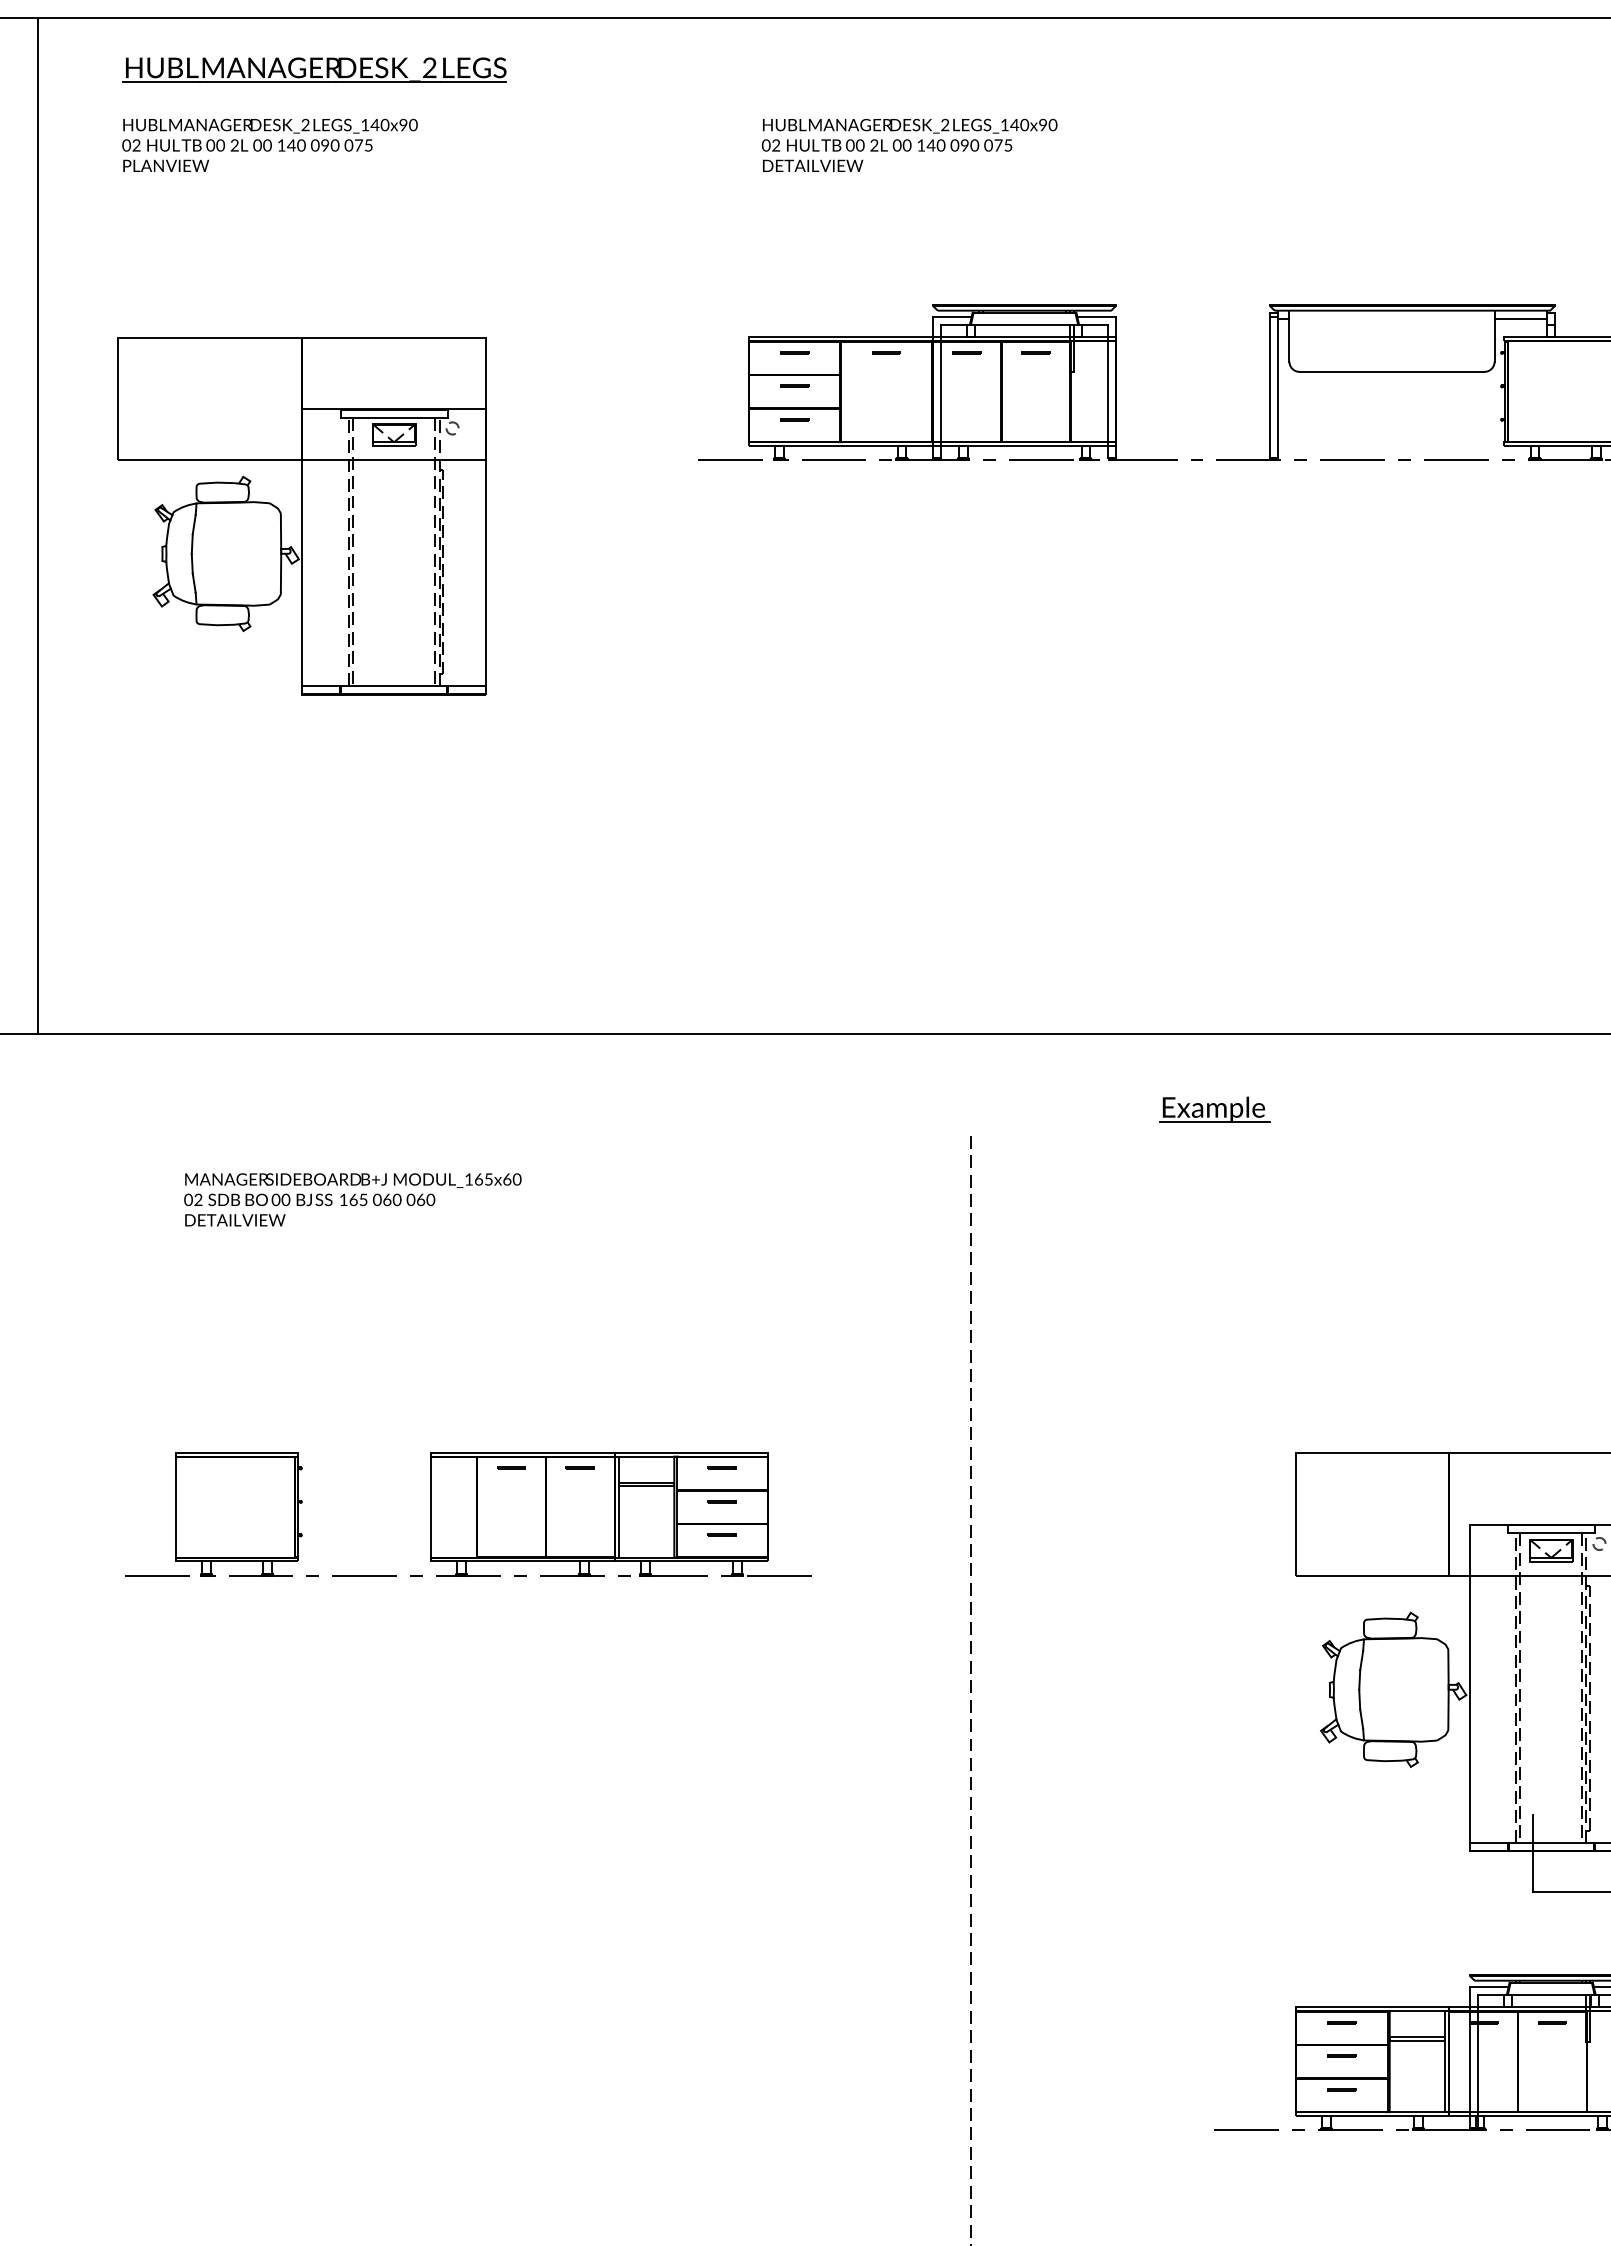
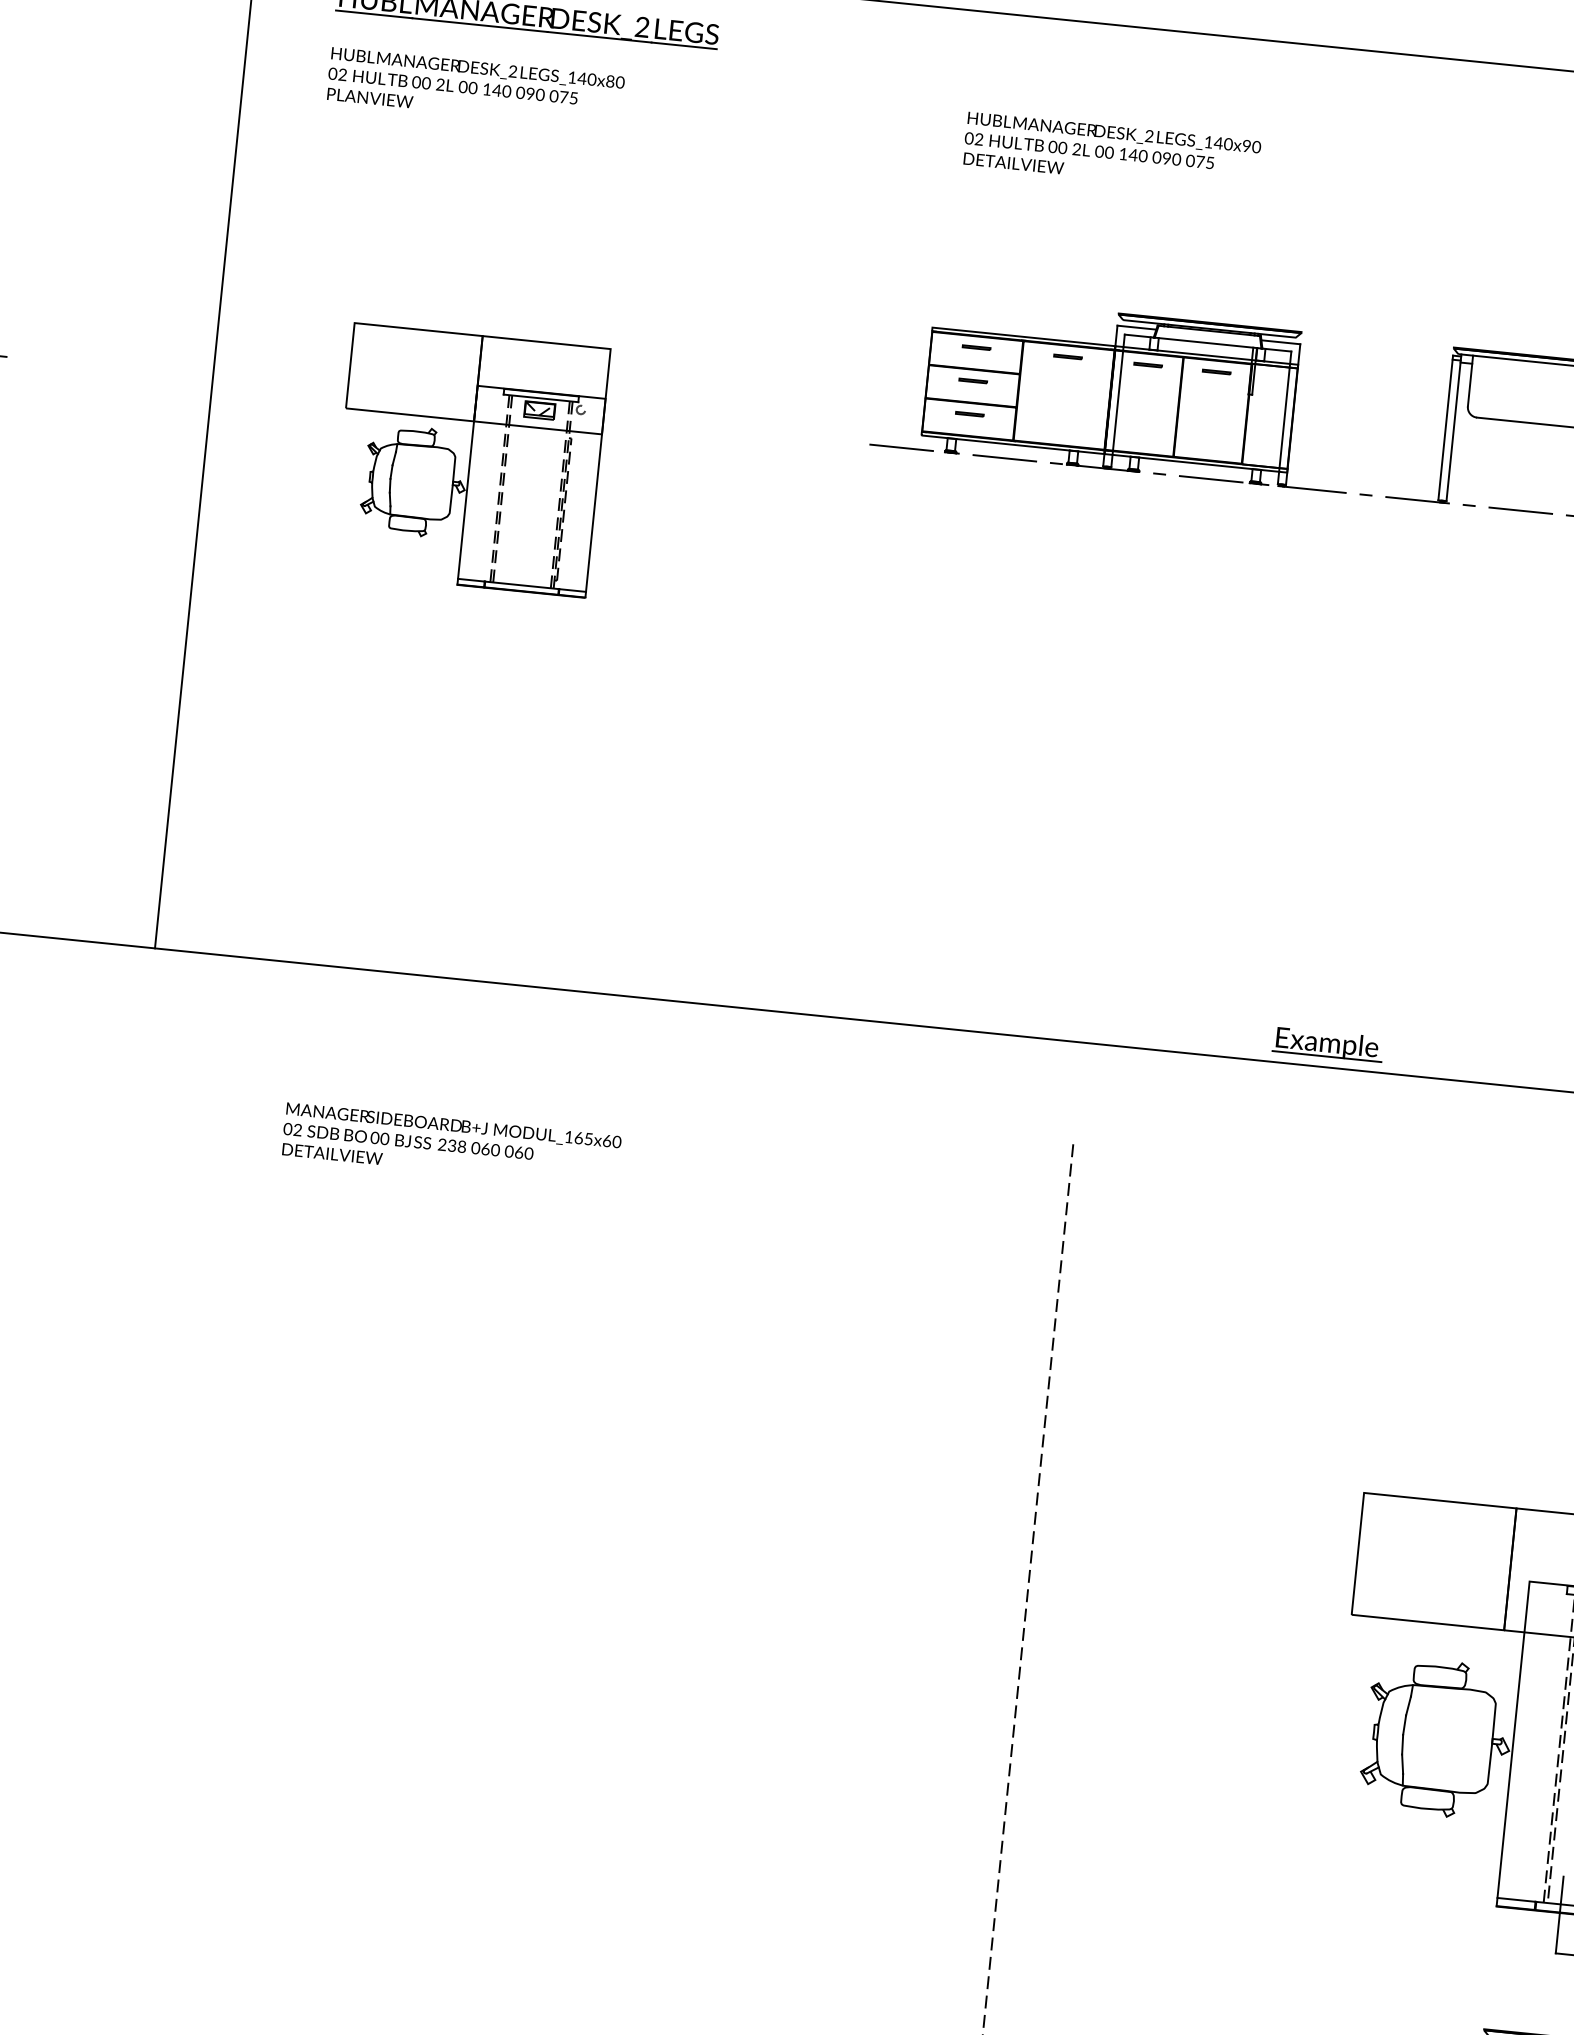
text: (403, 125) -> (610, 81), LEGS_140x90 -> LEGS_140x80
part: (301, 516) -> (469, 460), size x0.7
part: (1214, 1109) -> (1327, 1044), moved
text: (353, 1199) -> (452, 1145), 165 -> 238
part: (468, 1514) -> (534, 1470), removed

